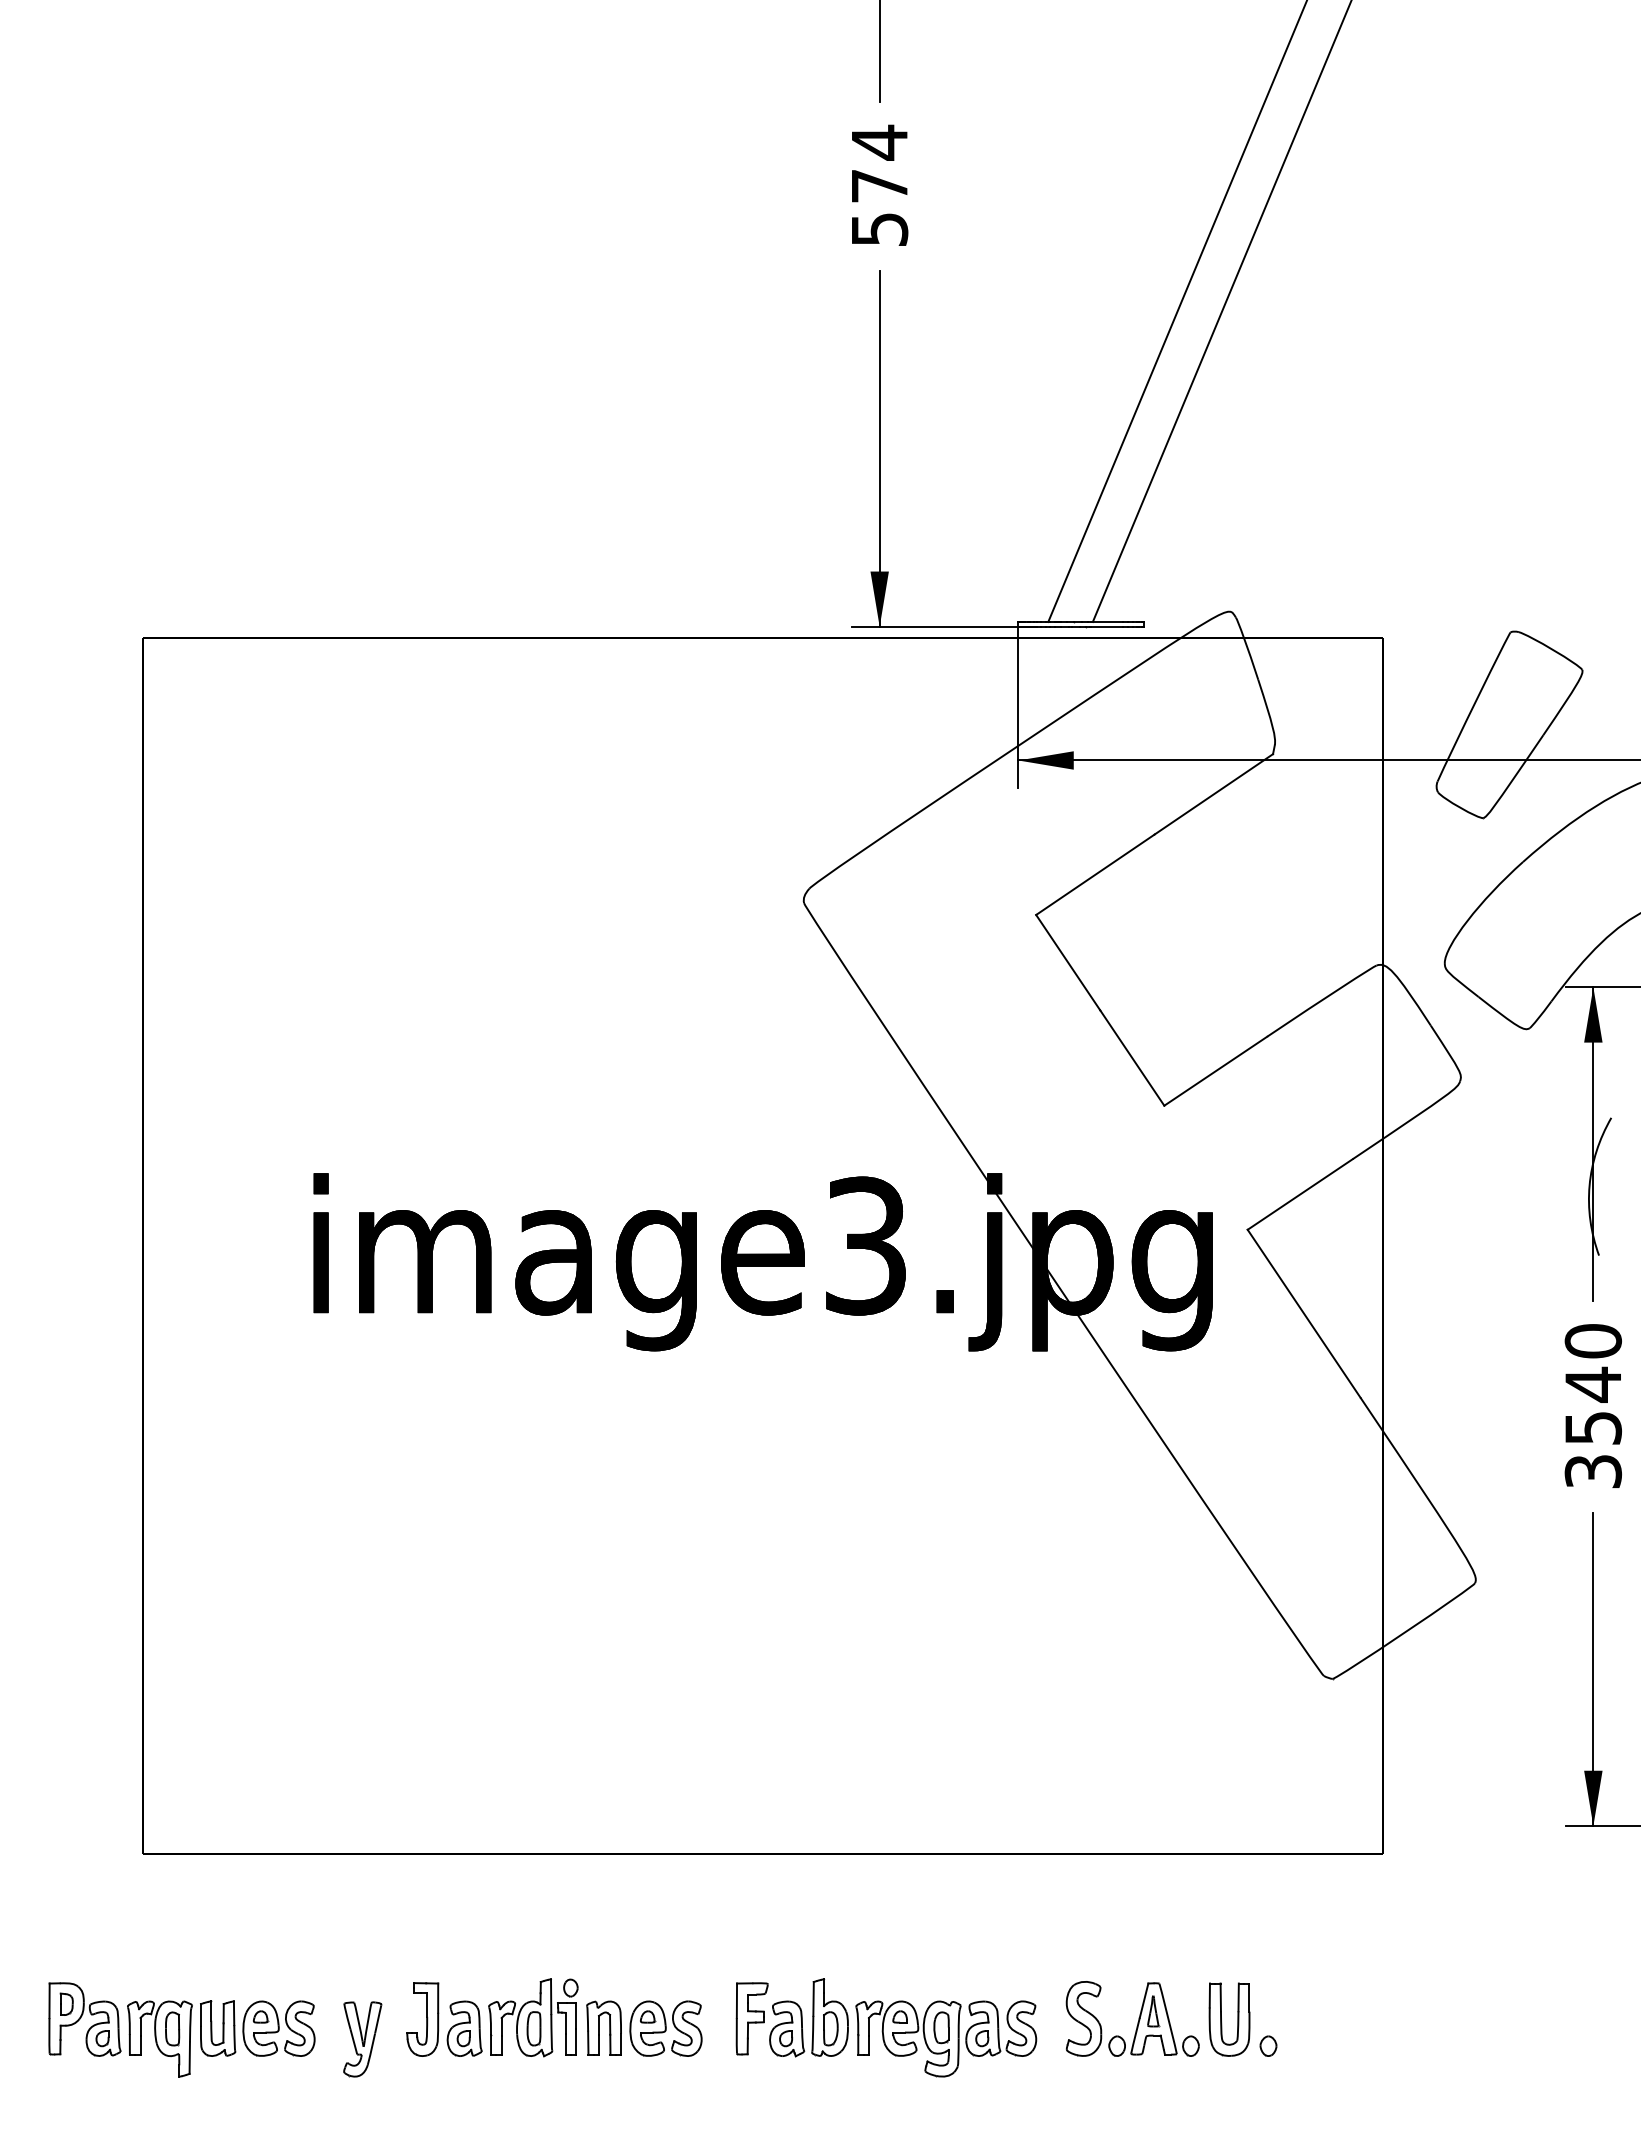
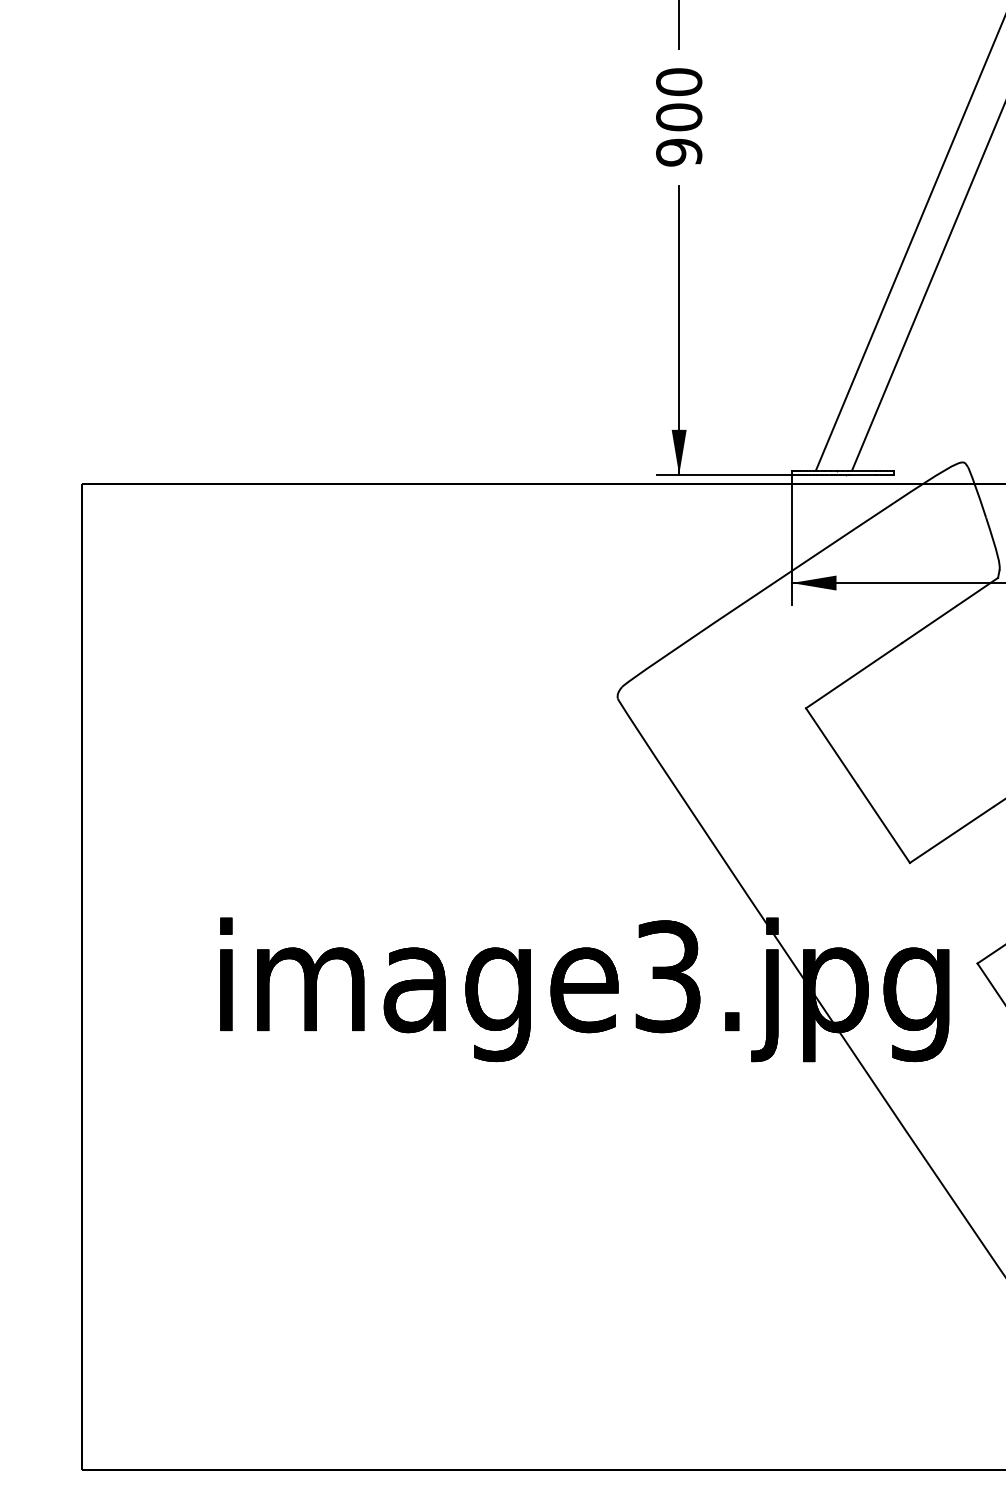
text: (879, 185) -> (679, 116), 574 -> 900

